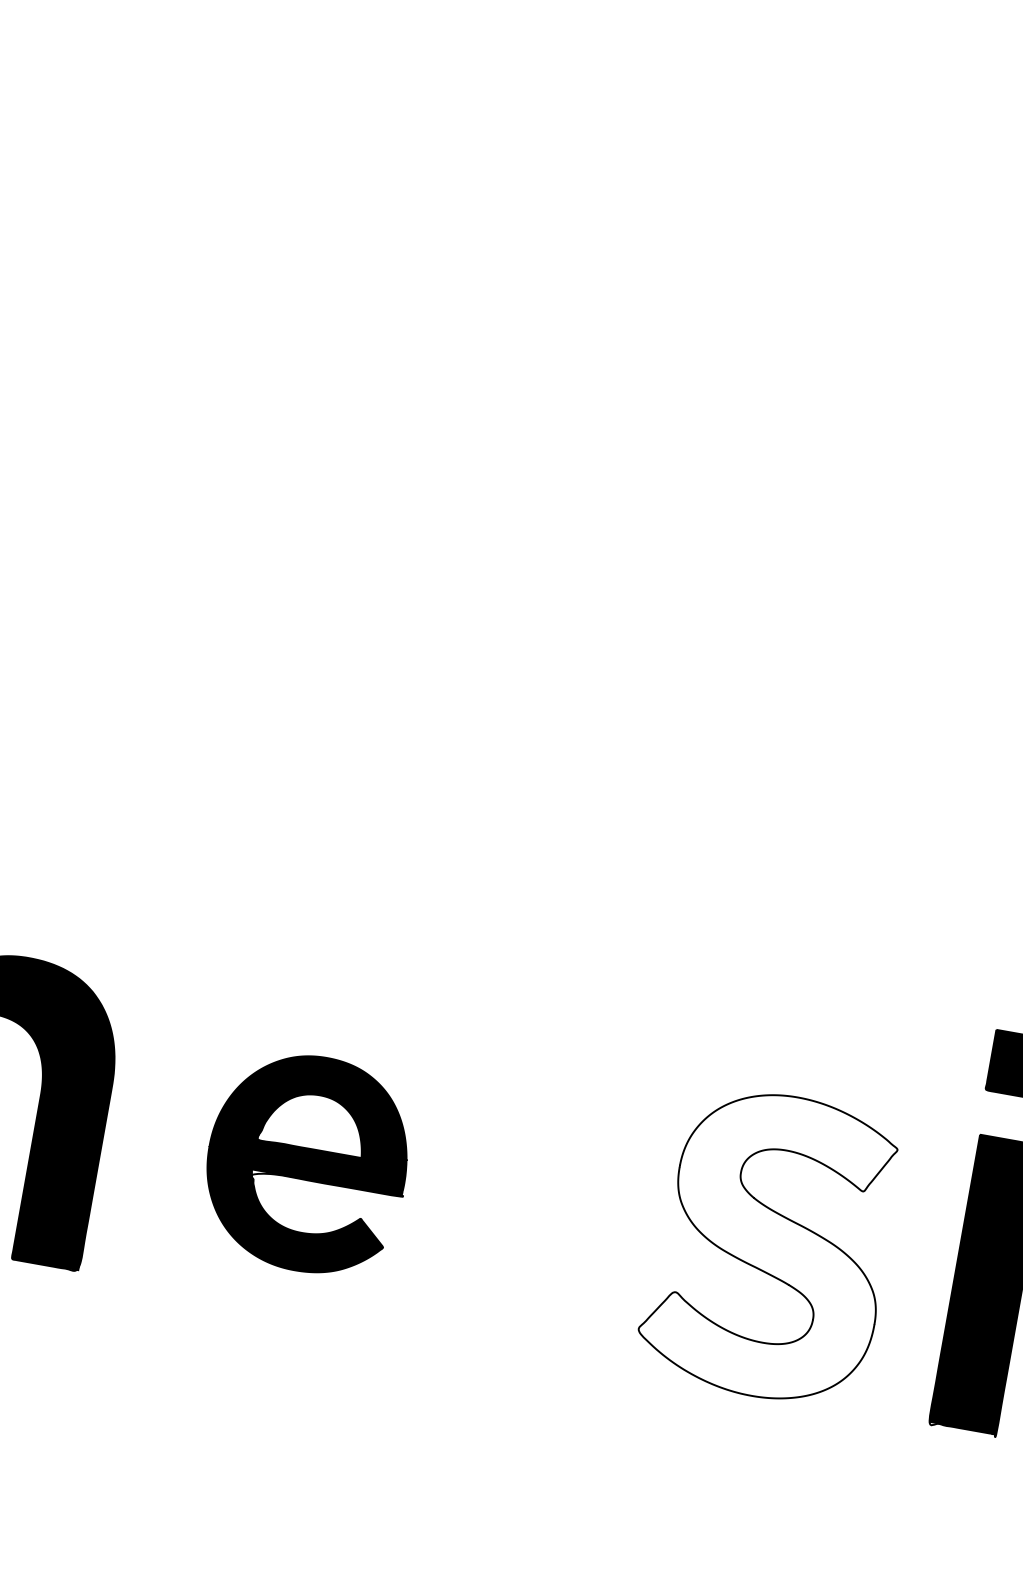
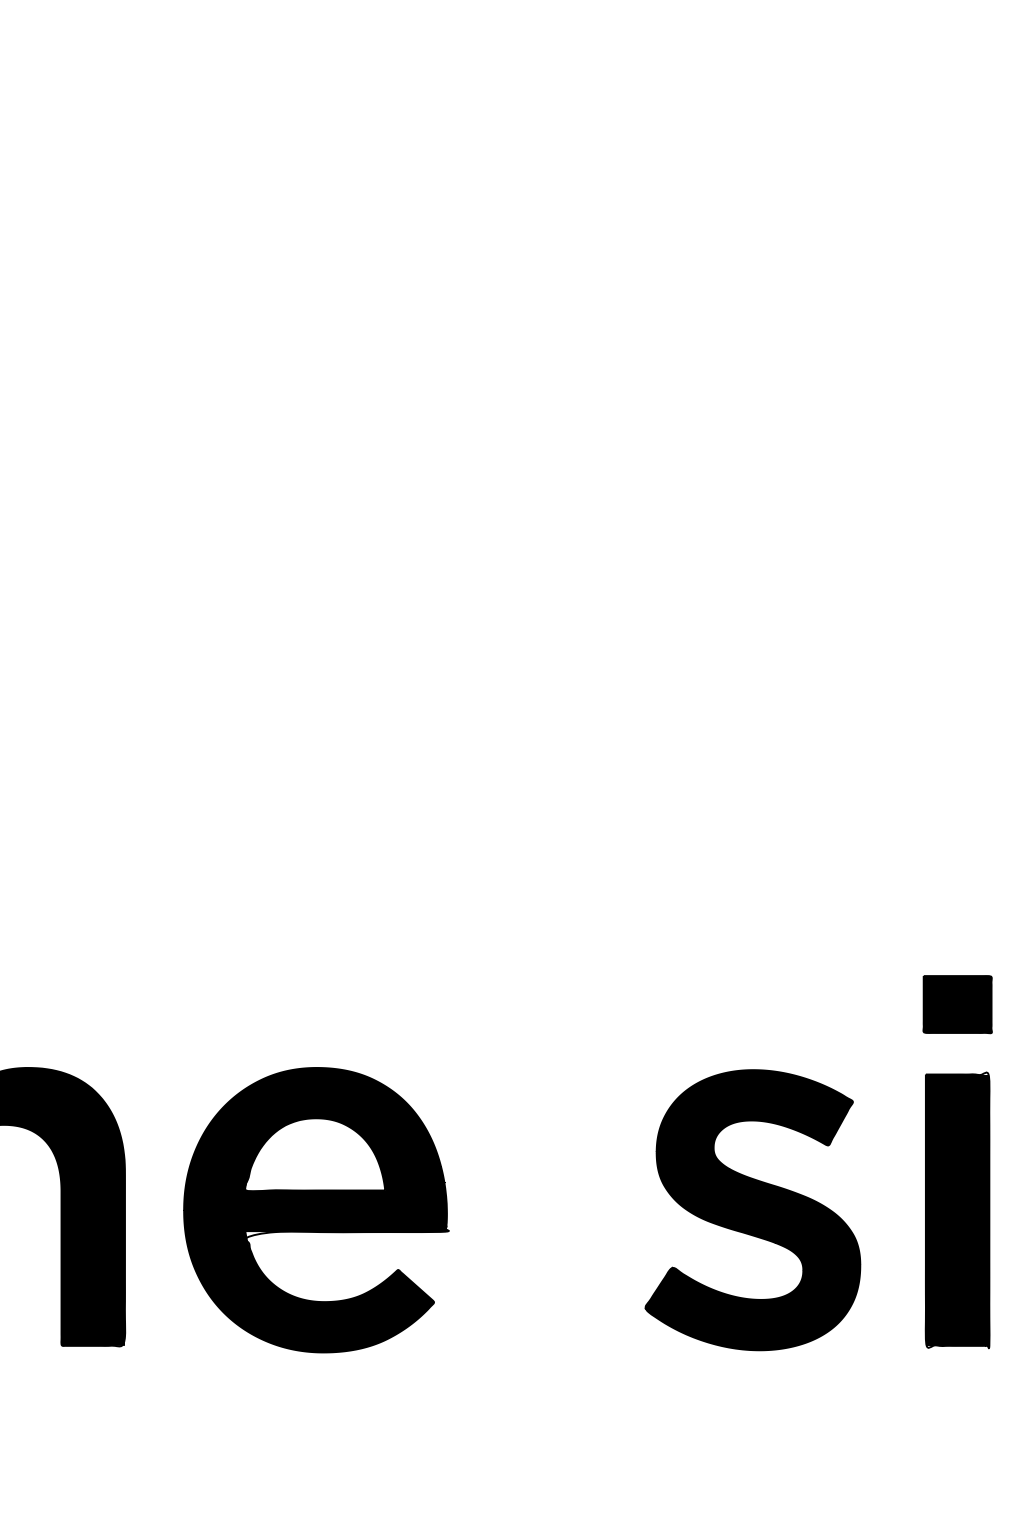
part: (307, 1163) -> (316, 1210), size x1.43
fill: (770, 1246) -> (752, 1210), added

